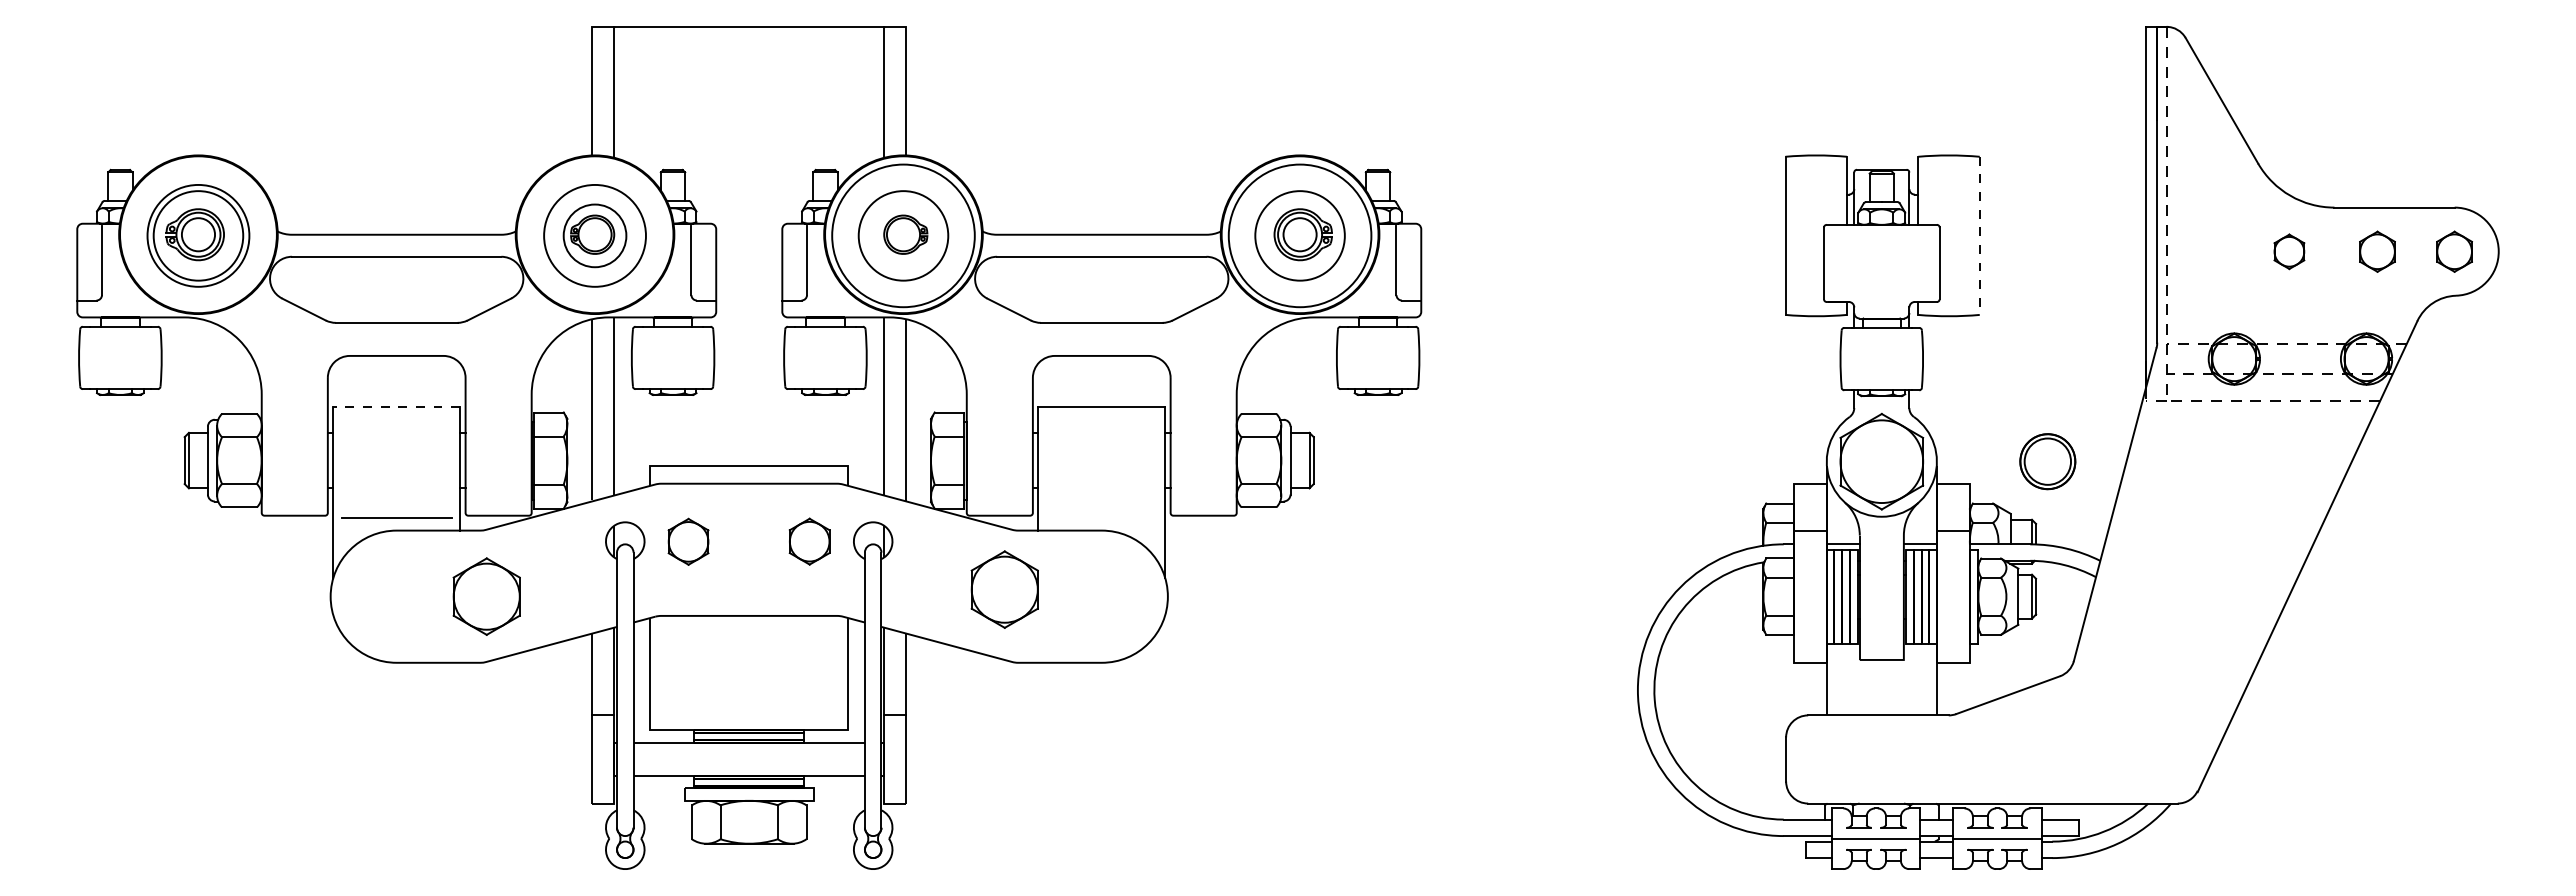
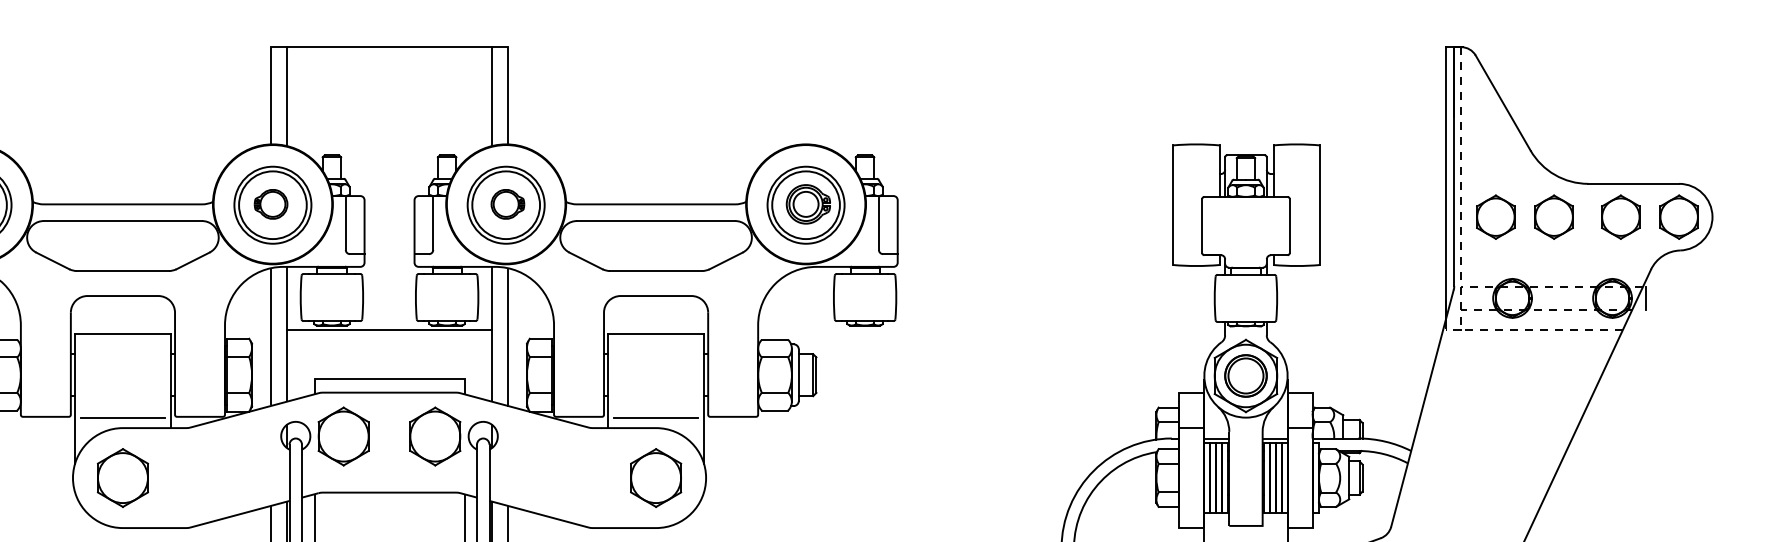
circle: (594, 235) -> (272, 204), size x1.43
circle: (903, 235) -> (506, 204), size x0.71
circle: (1300, 235) -> (806, 204), size x0.71
line: (1979, 236) -> (1319, 205), dashed -> solid
part: (2212, 251) -> (1496, 217), added
part: (2289, 251) -> (1554, 217), size x1.67
part: (2377, 251) -> (1620, 217), size x1.43
part: (2454, 251) -> (1679, 217), size x1.43
line: (2410, 358) -> (1645, 297), added
line: (749, 400) -> (389, 329), added
line: (396, 406) -> (122, 334), dashed -> solid
part: (2047, 461) -> (1245, 375), moved
line: (1101, 517) -> (655, 418), added
part: (688, 541) -> (343, 436), size x1.67
part: (809, 541) -> (435, 436), size x1.67
part: (1004, 589) -> (655, 477), moved
part: (486, 596) -> (122, 477), moved

